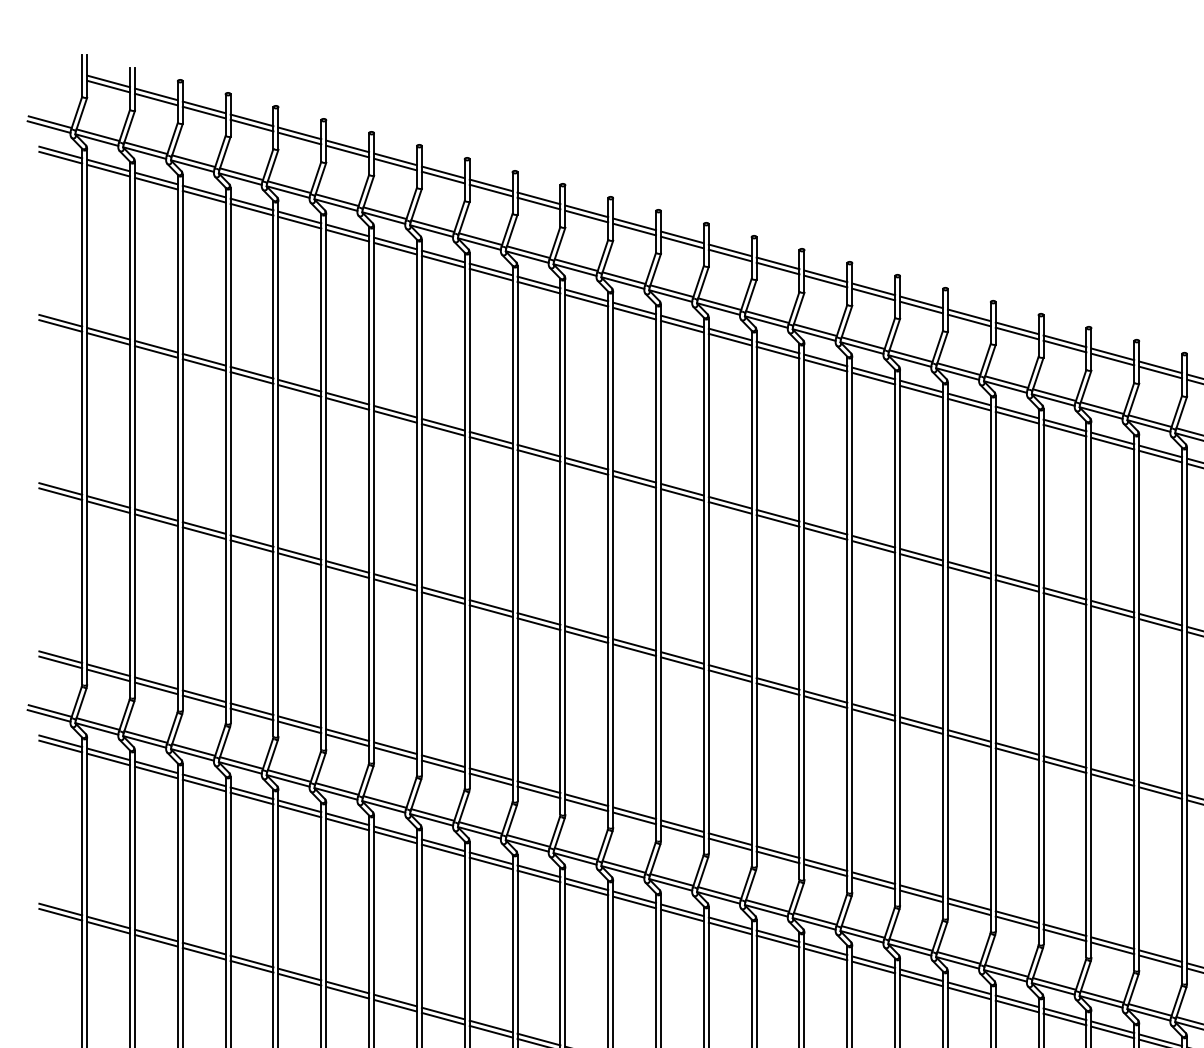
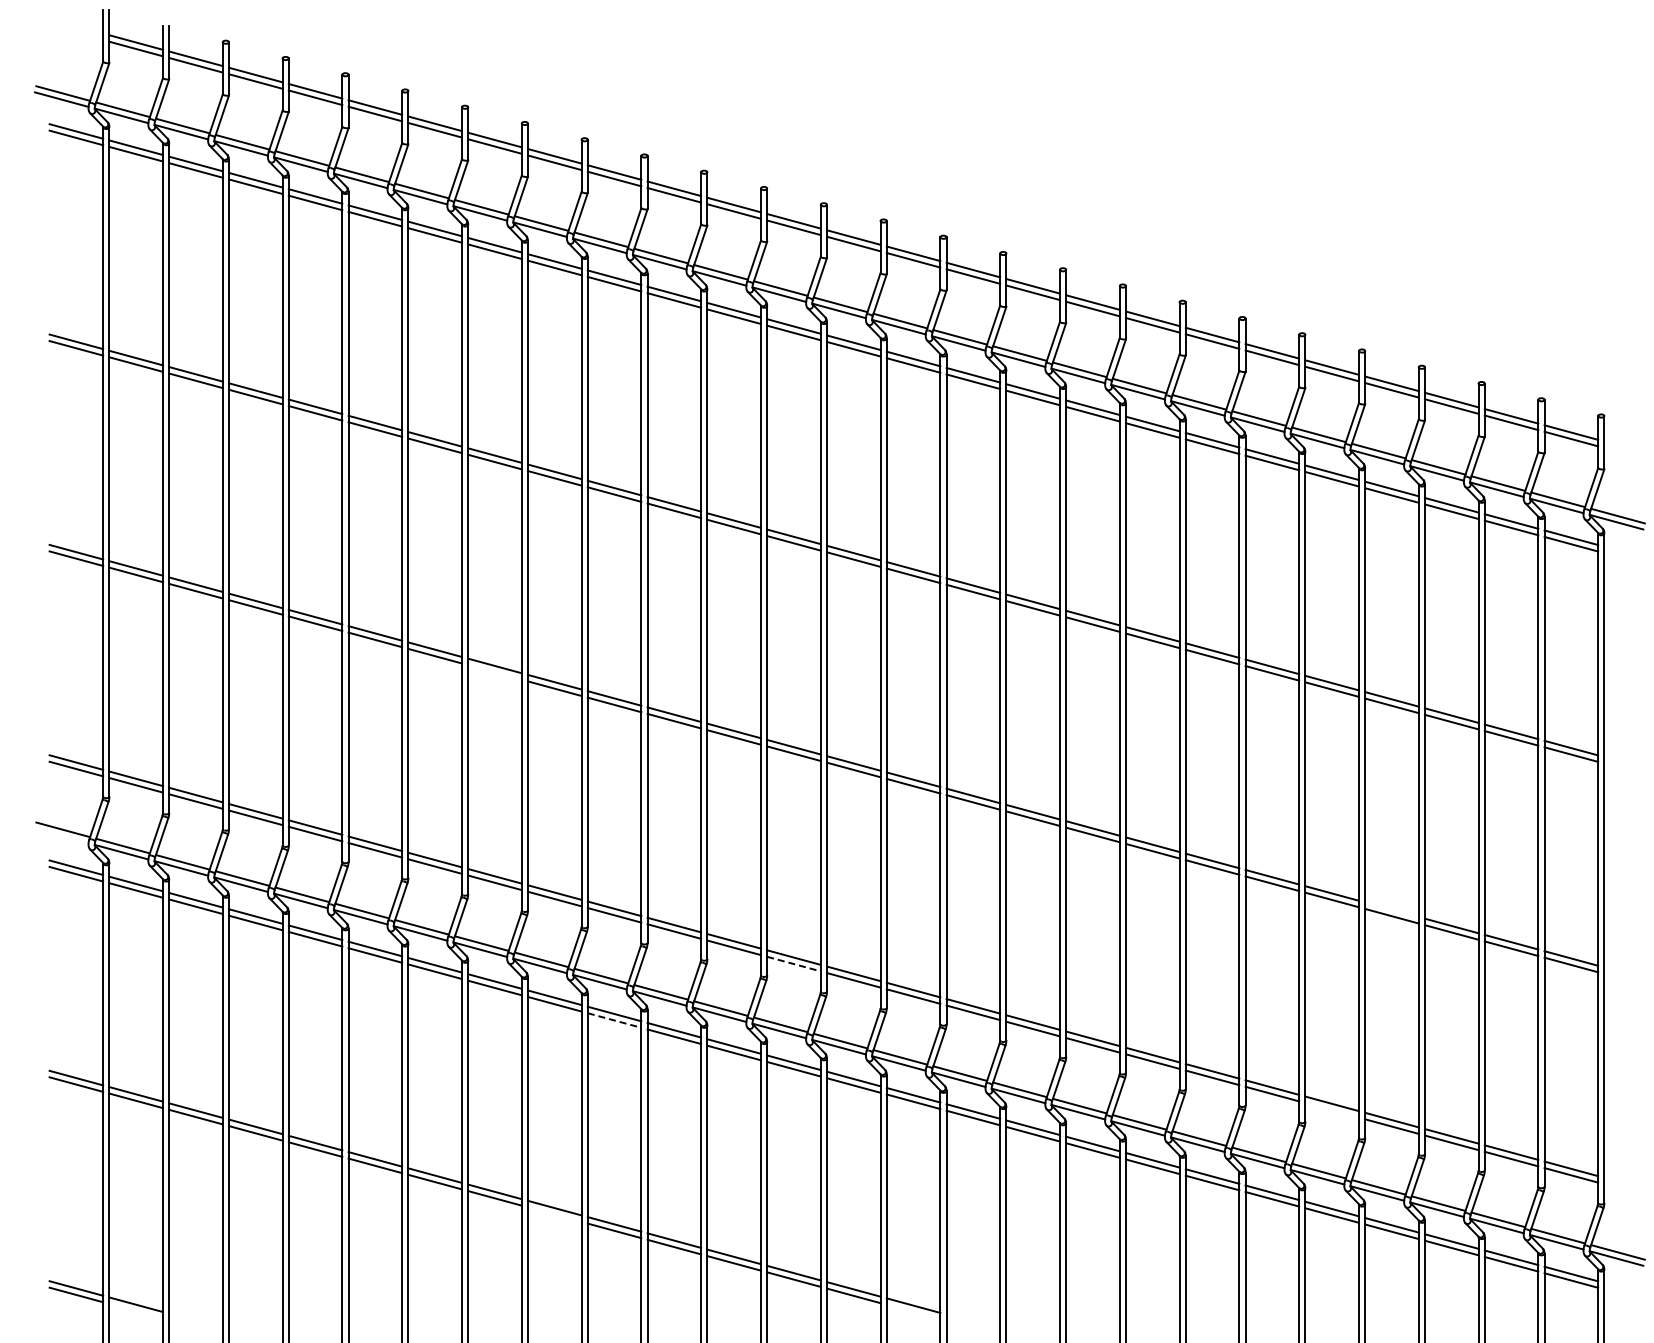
line: (395, 585) -> (494, 672), removed
line: (48, 715) -> (61, 835), removed
line: (1112, 774) -> (1391, 909), removed
line: (634, 818) -> (793, 964), solid -> dashed
line: (491, 863) -> (614, 1020), solid -> dashed
line: (1064, 935) -> (1331, 1110), removed
line: (443, 1018) -> (554, 1214), removed

